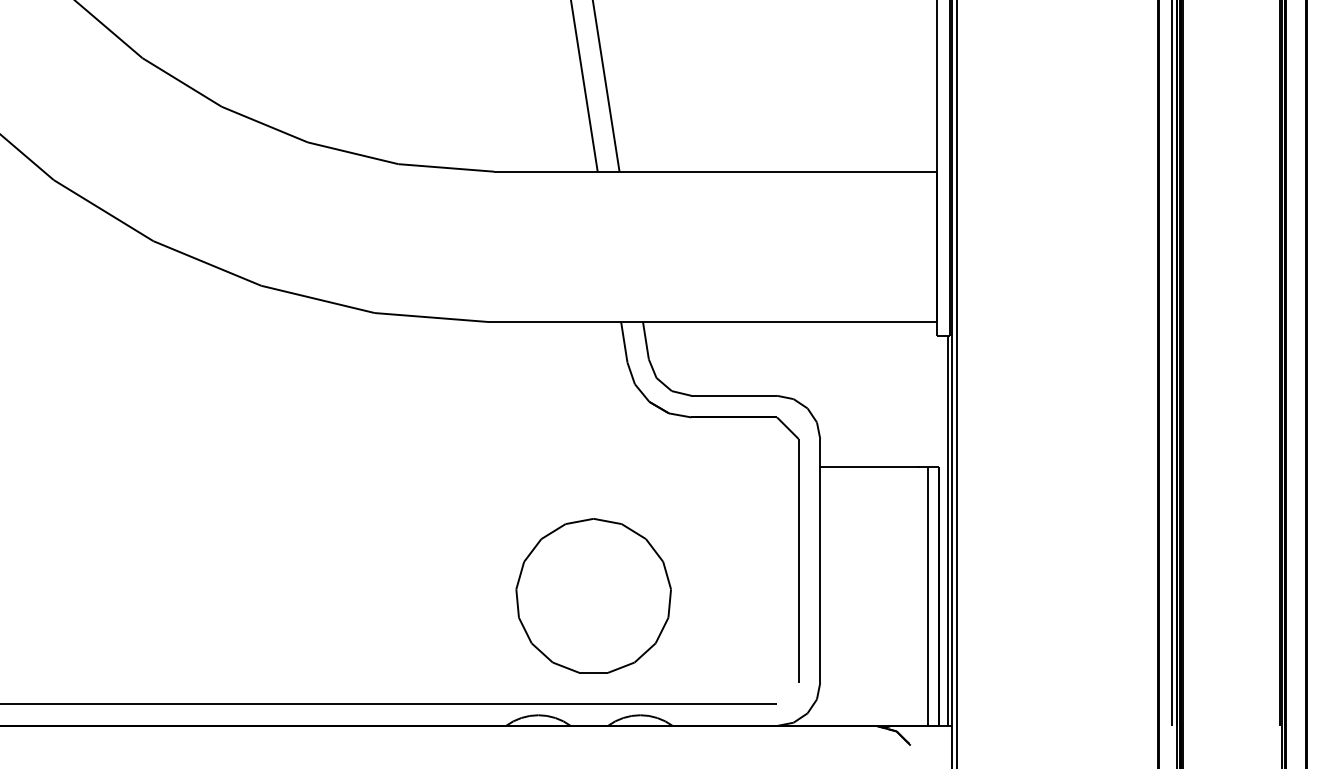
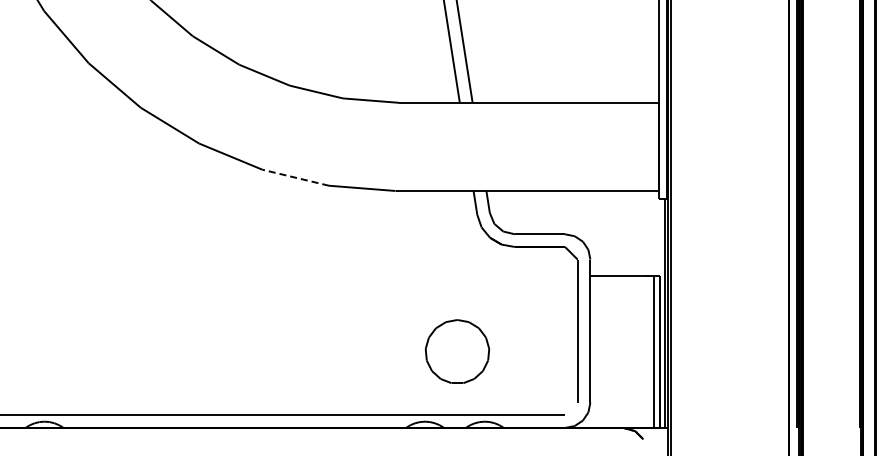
line: (317, 298) -> (295, 177), solid -> dashed
part: (593, 595) -> (457, 351), size x0.7

